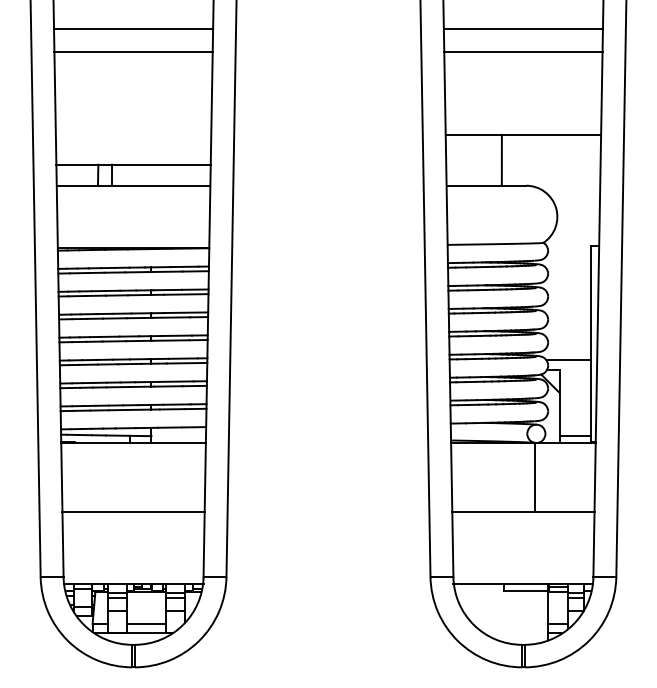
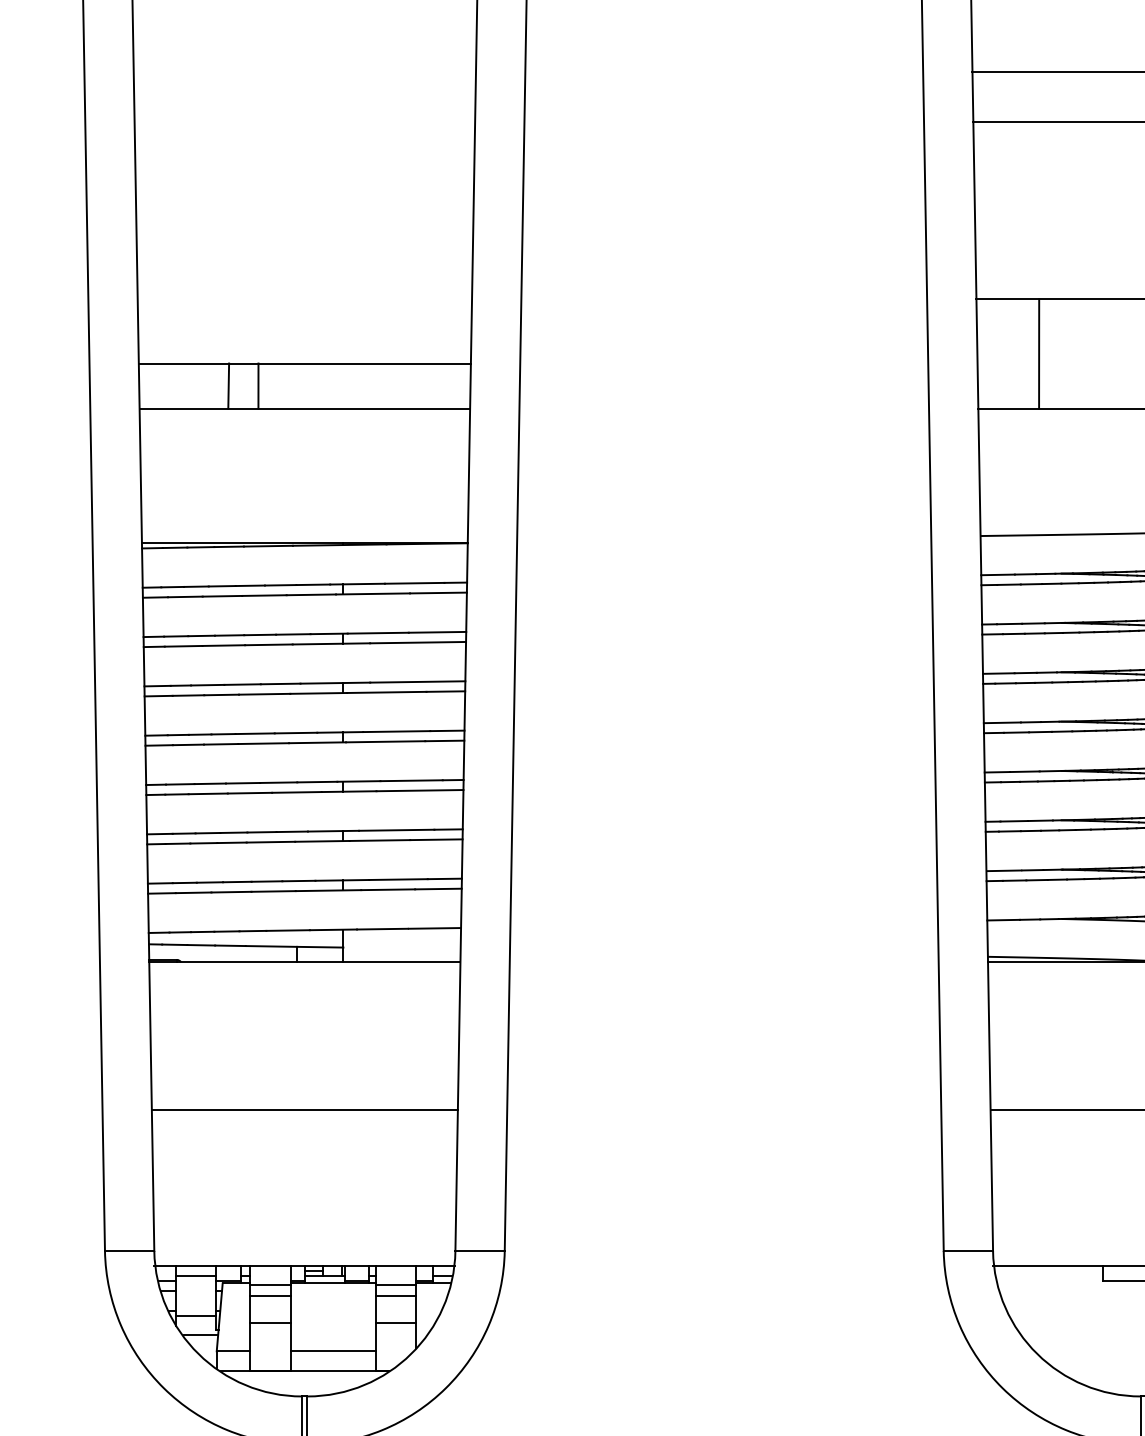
line: (133, 29) -> (304, 72), removed
line: (133, 52) -> (304, 122), removed
line: (501, 159) -> (1038, 352), moved

